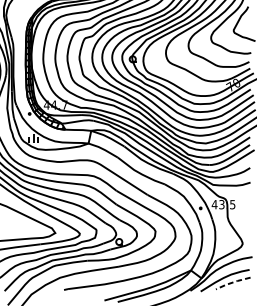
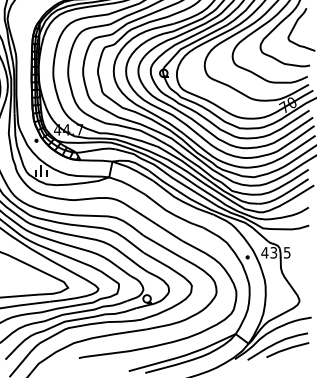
line: (232, 282) -> (287, 348), dashed -> solid

